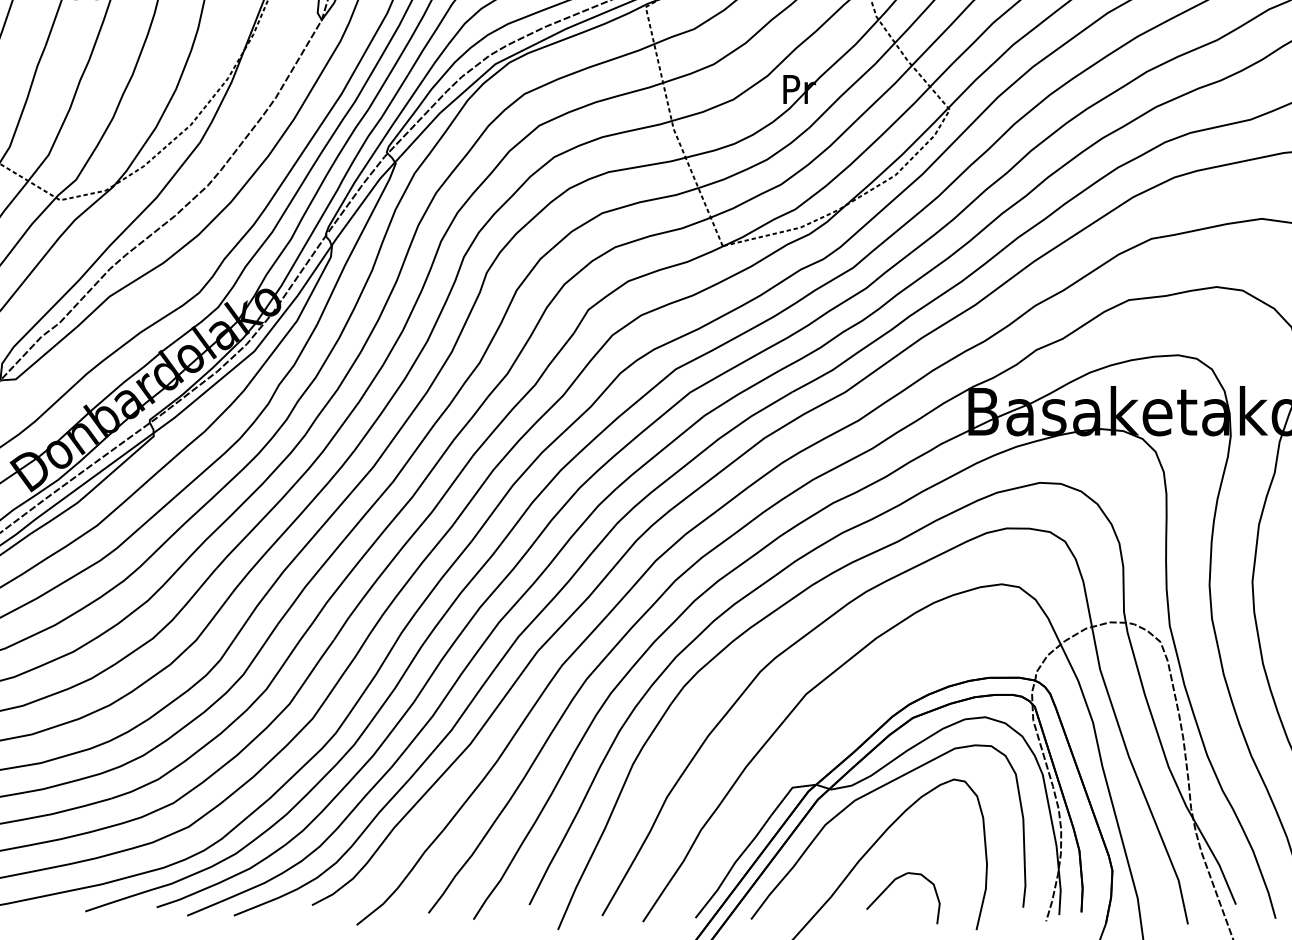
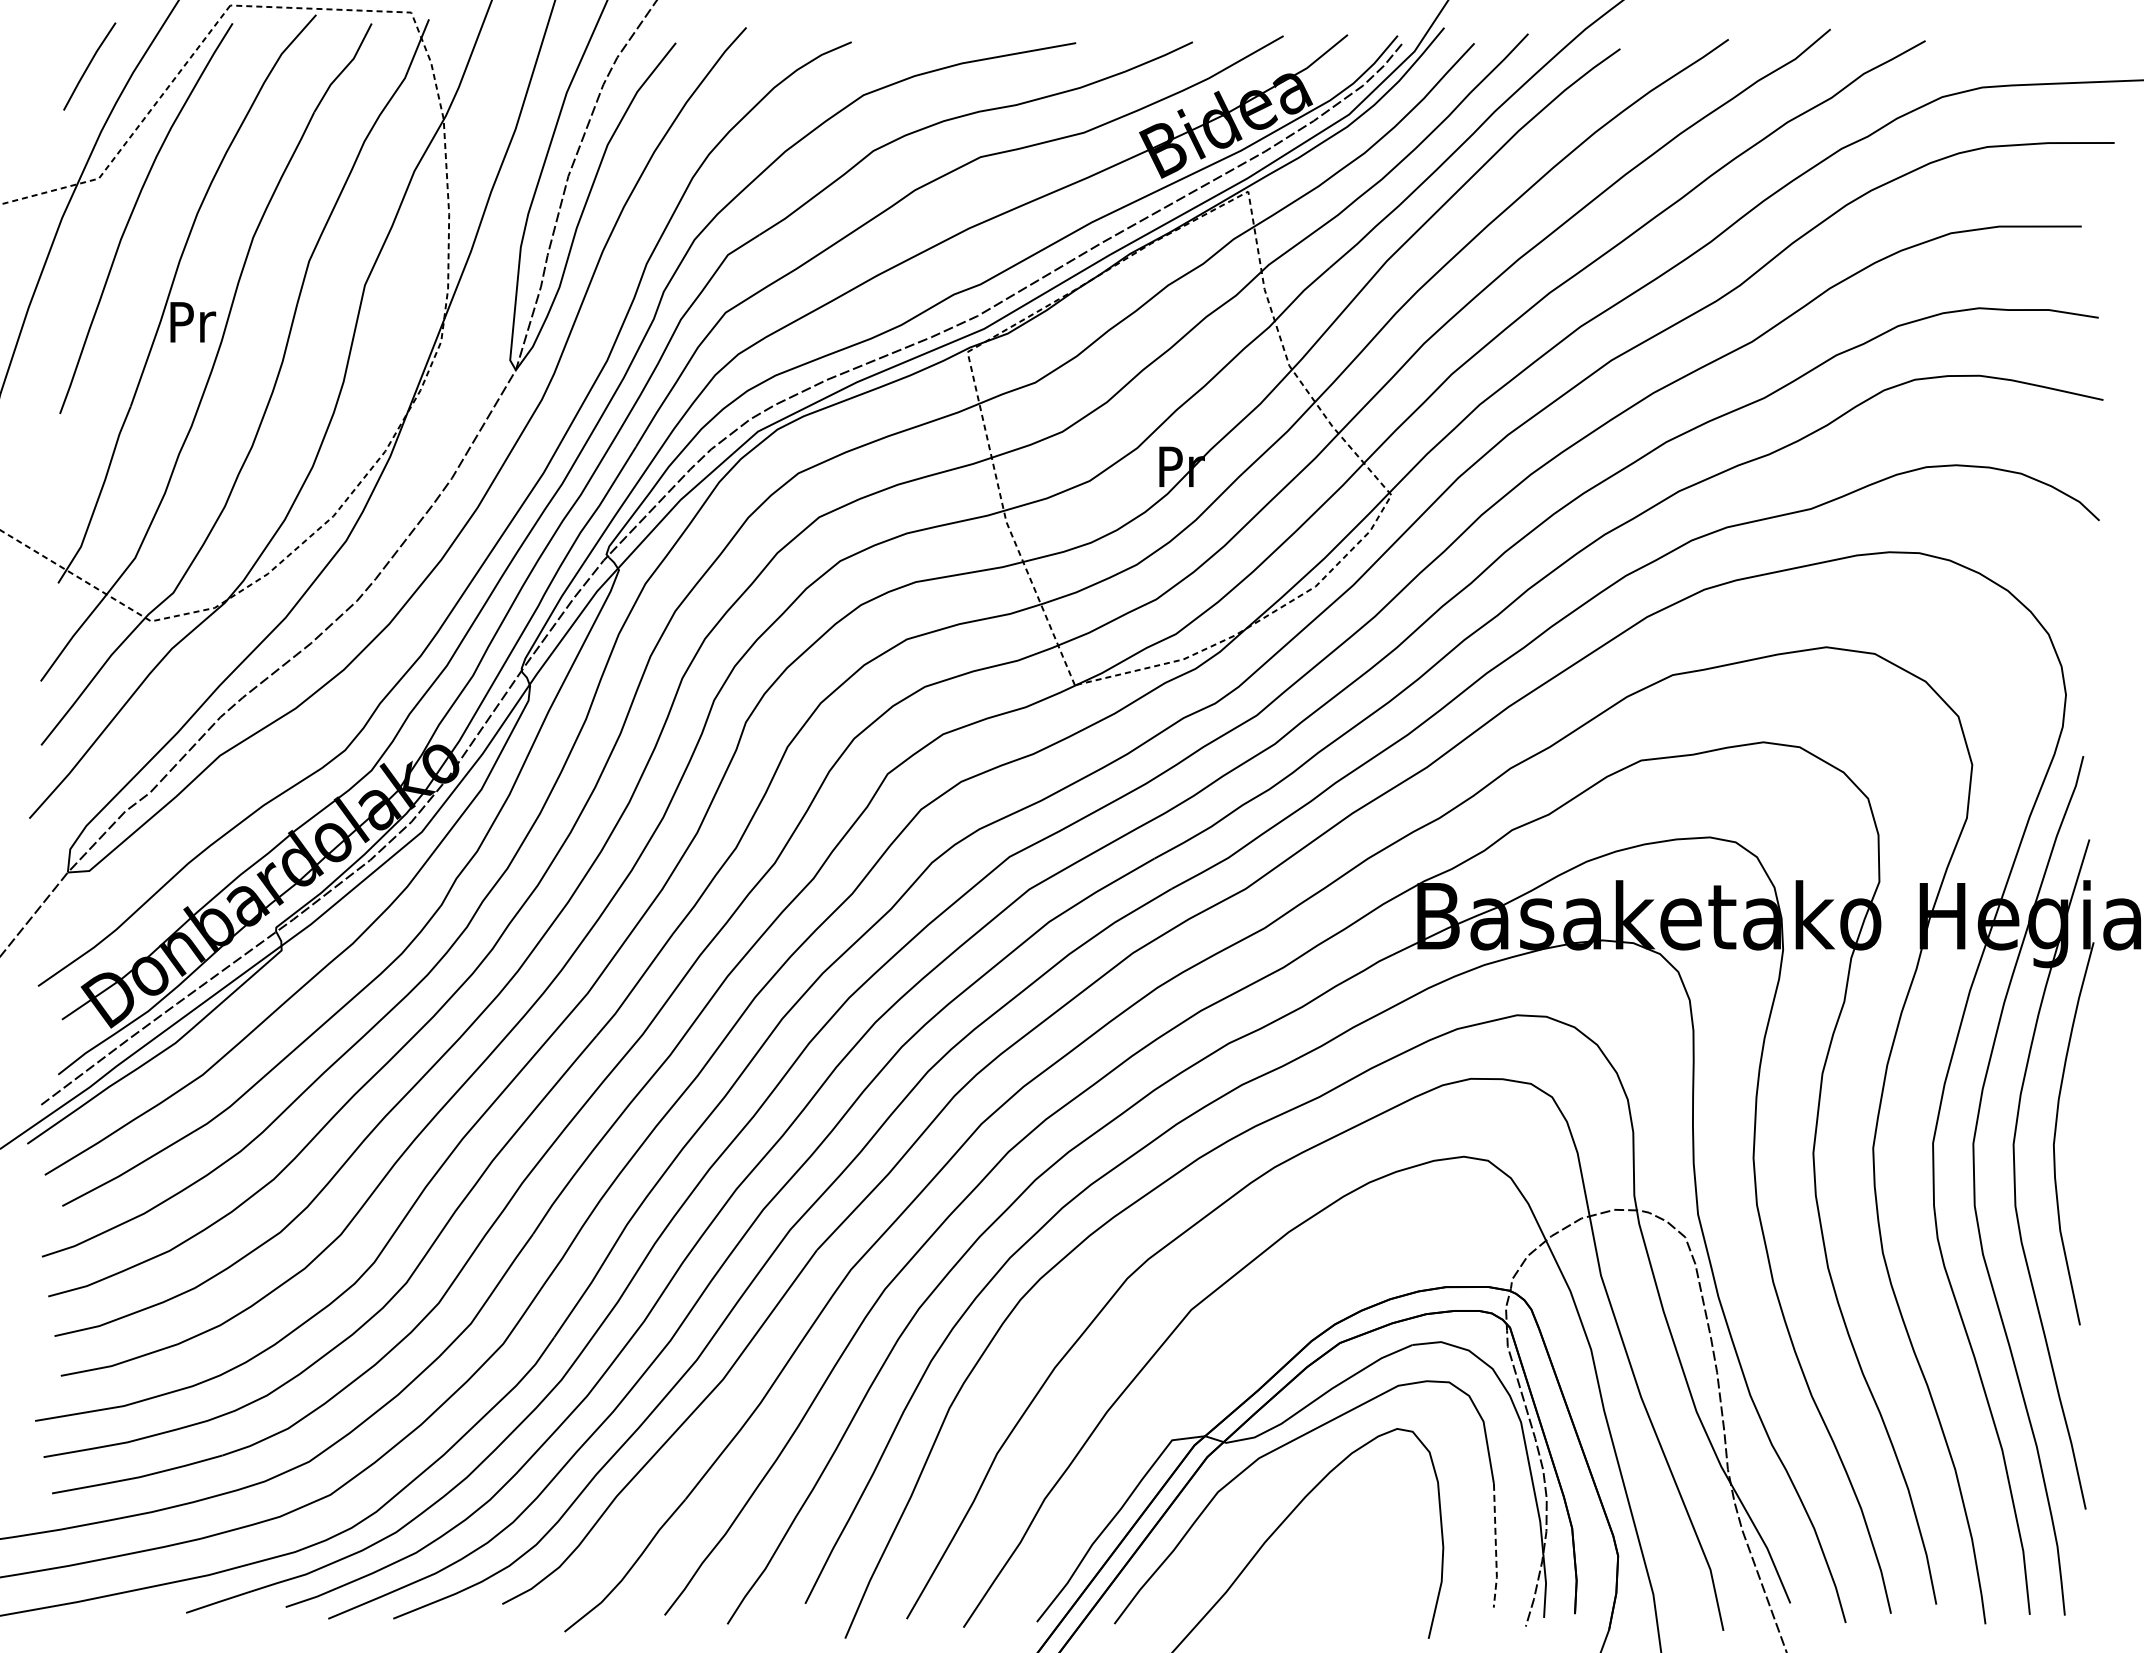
line: (1024, 863) -> (1495, 1546), solid -> dashed
part: (890, 885) -> (1308, 1576), removed

